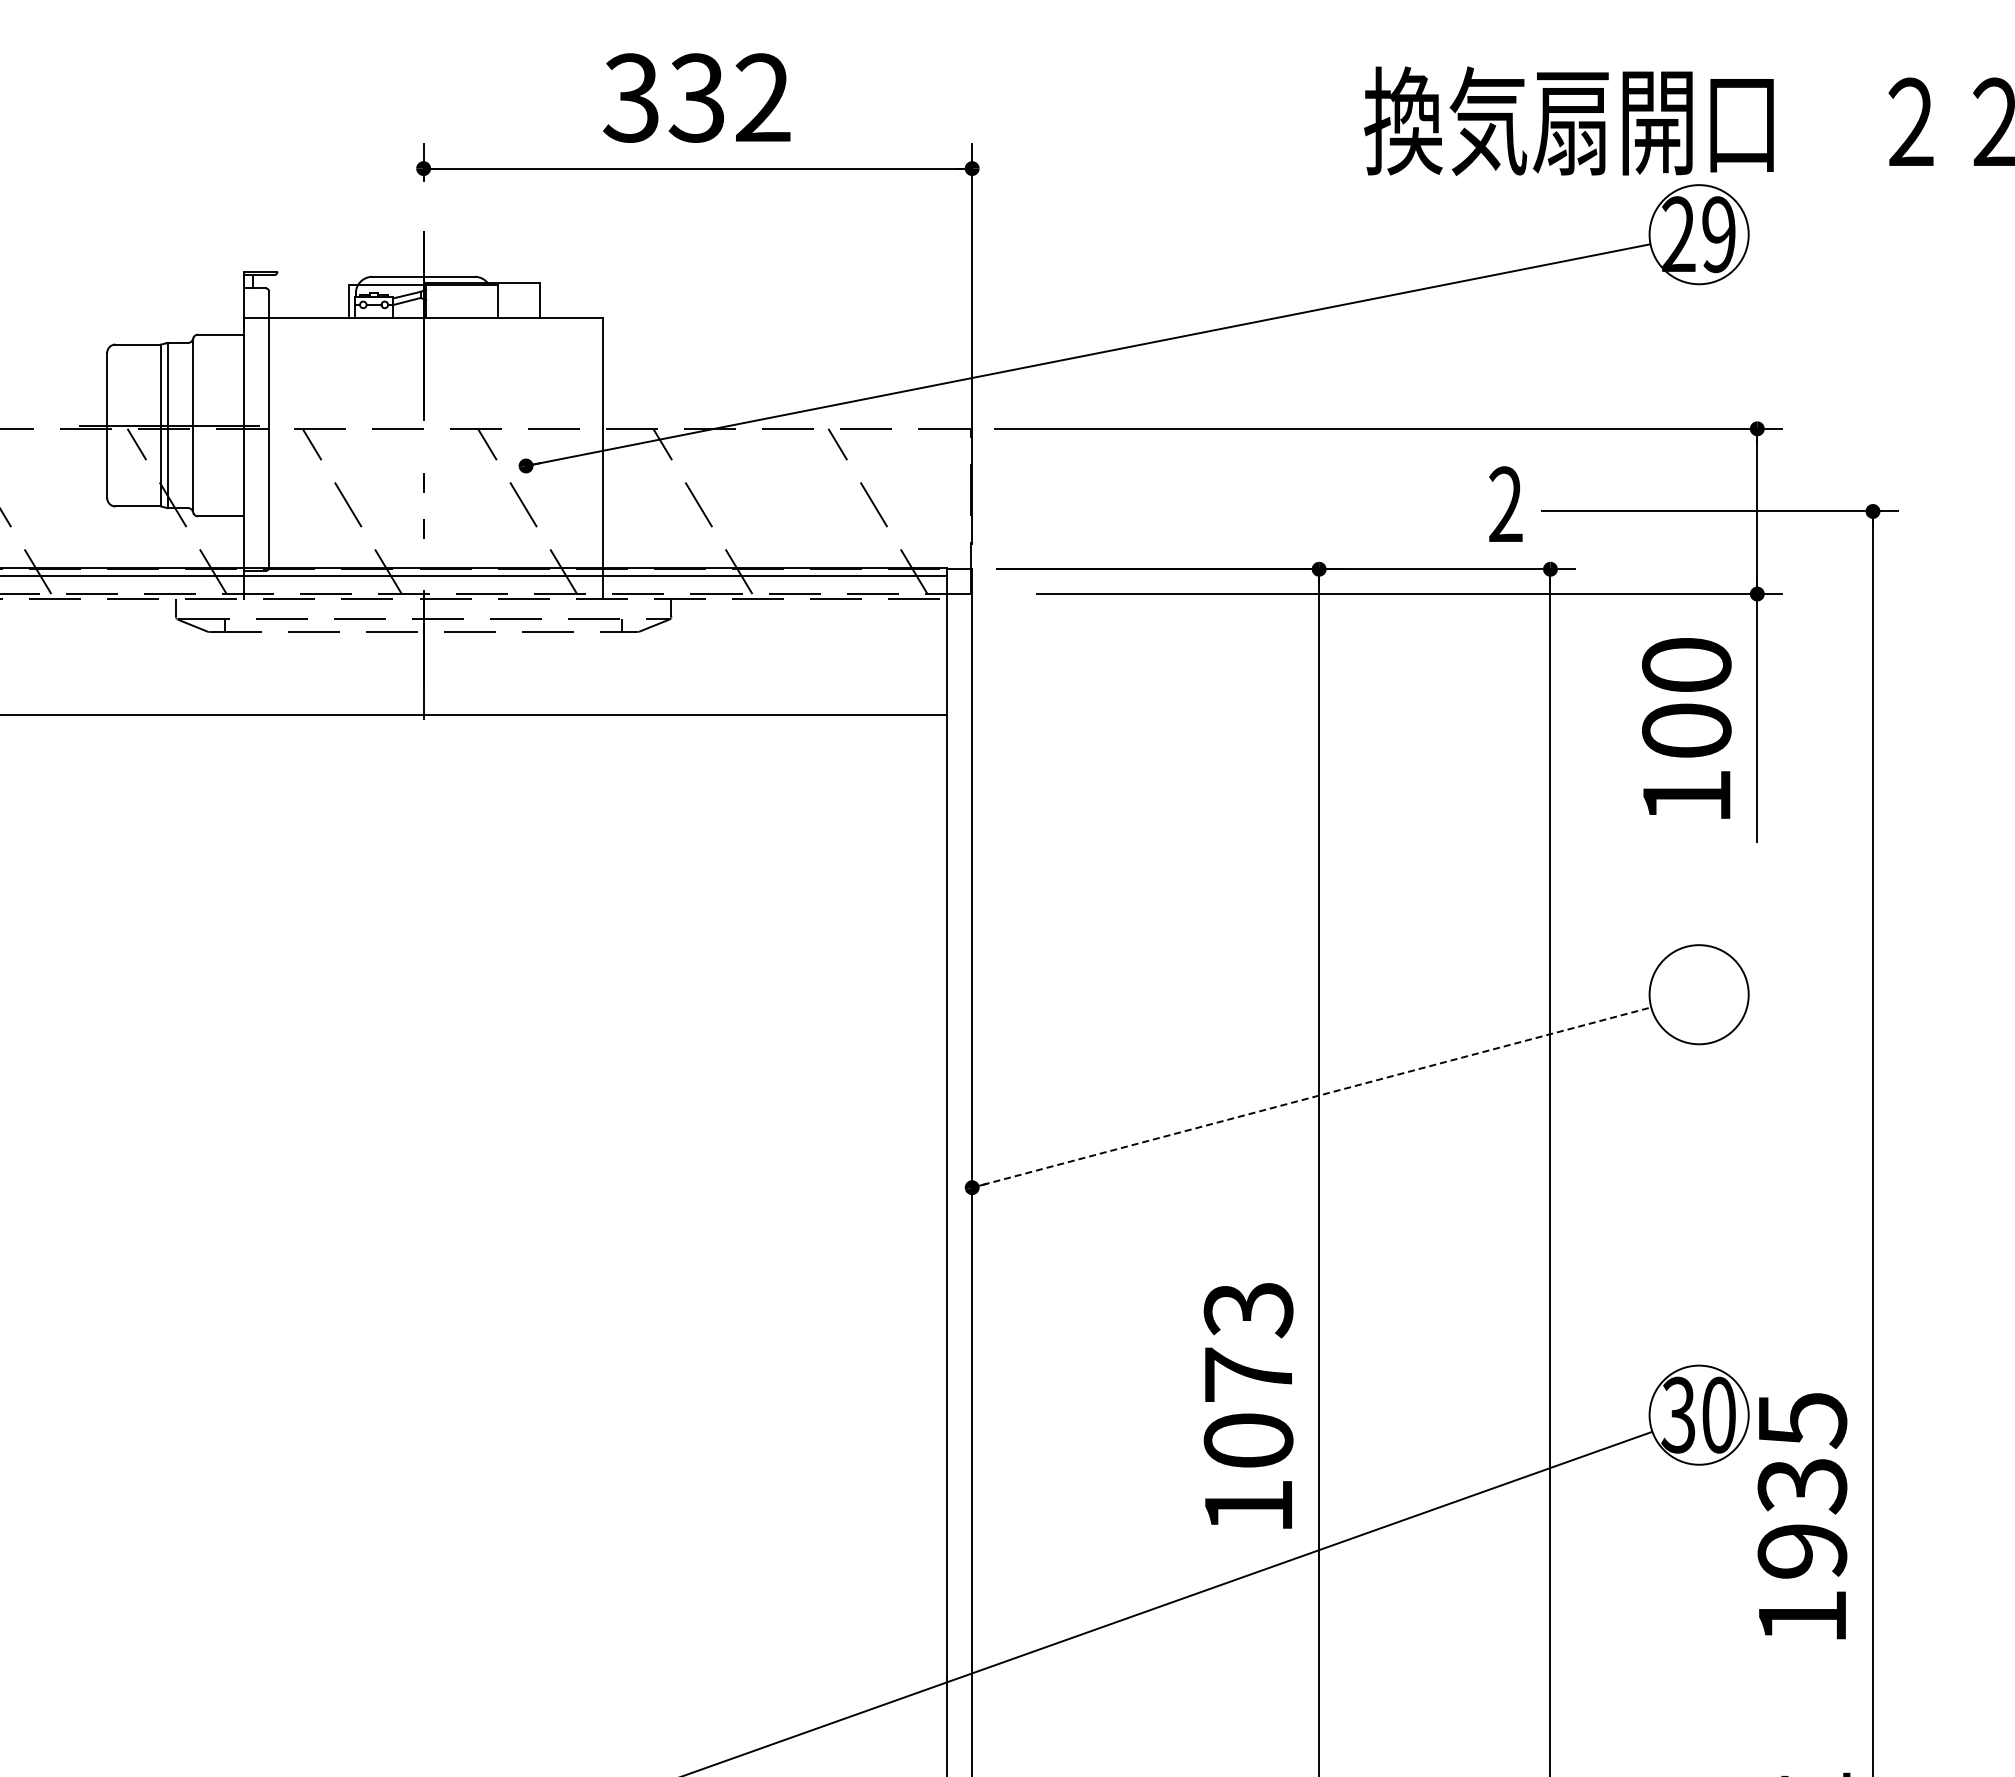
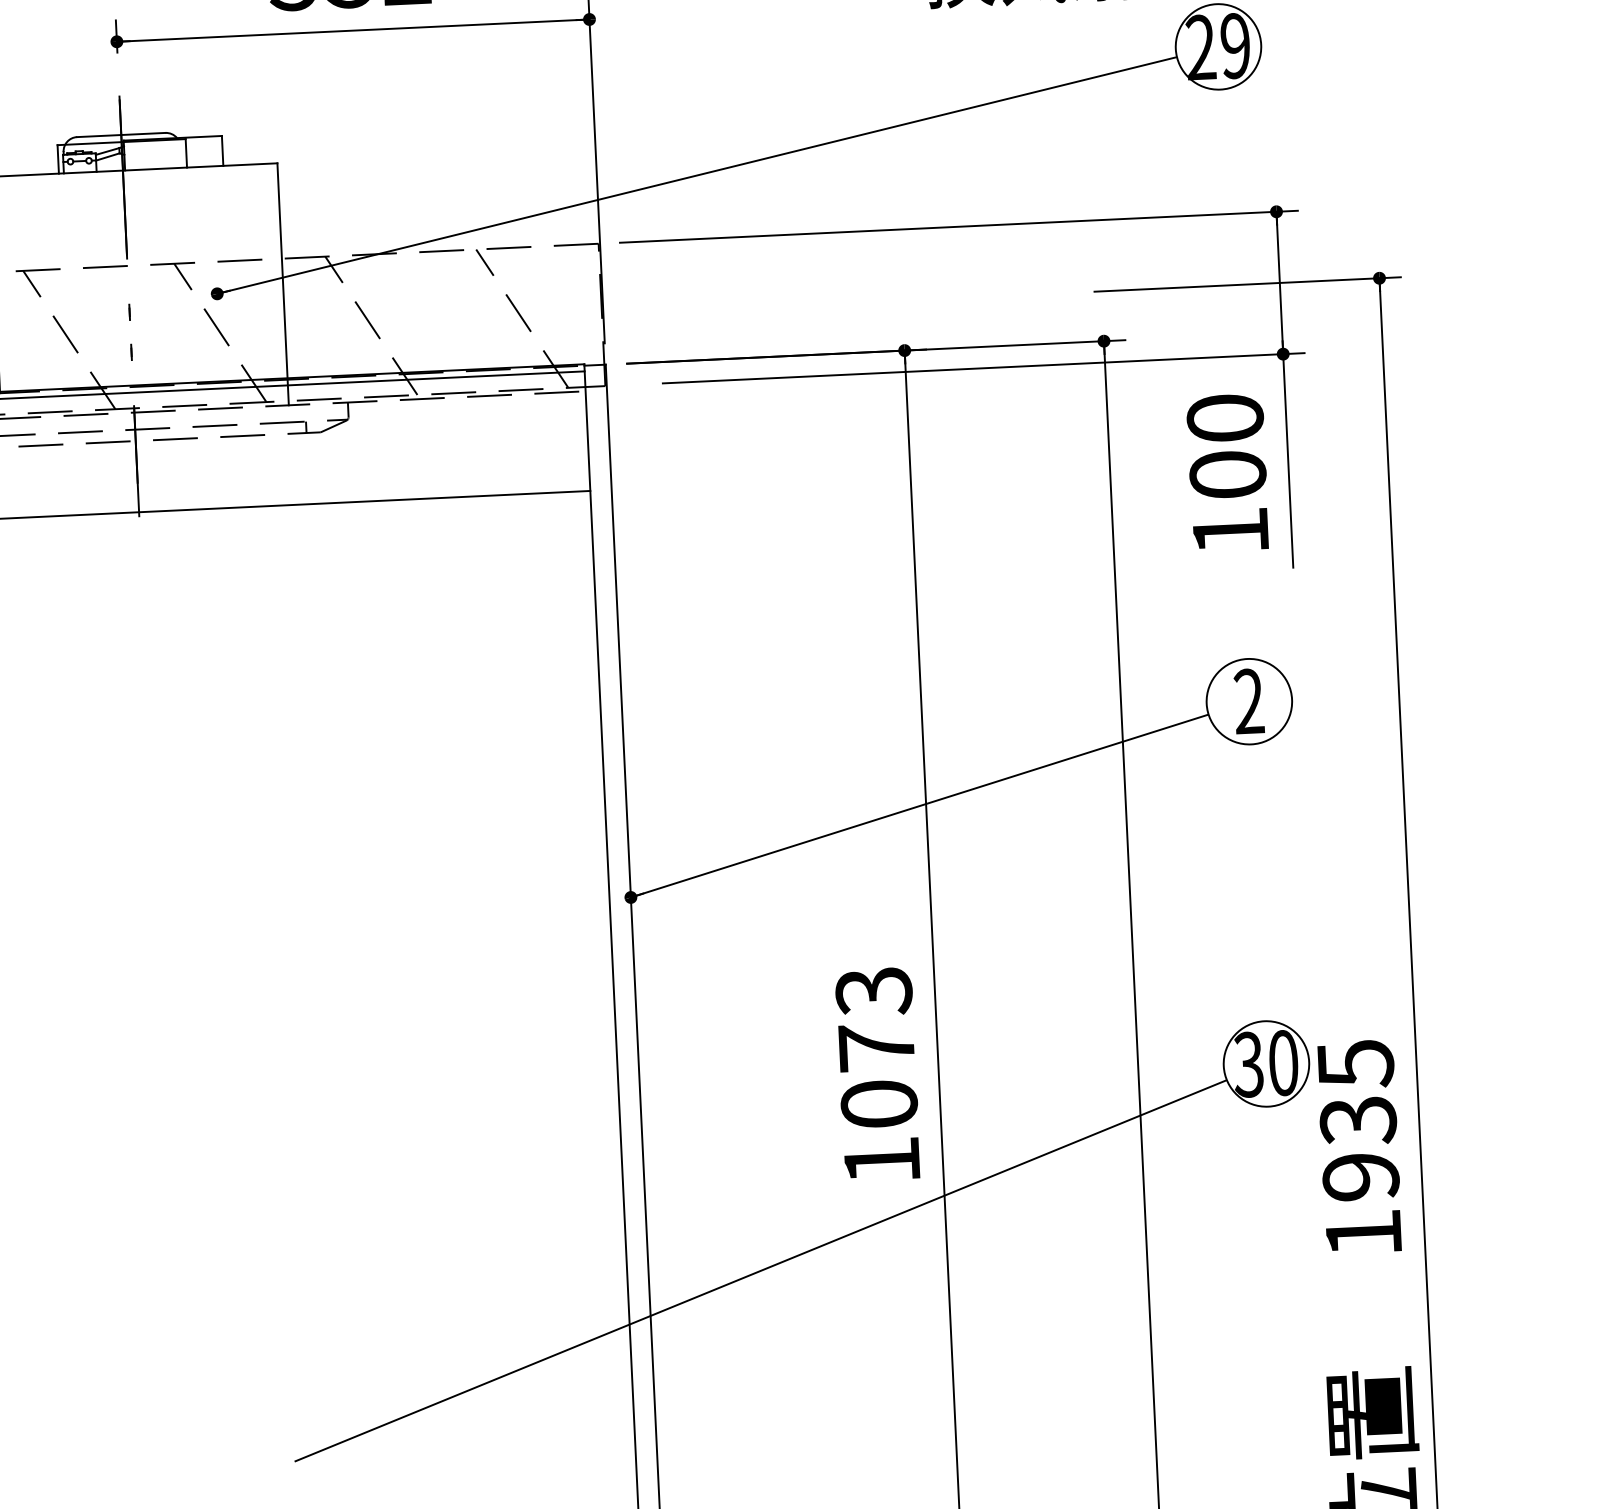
text: (1505, 503) -> (1248, 700), moved
line: (1312, 1097) -> (920, 805), dashed -> solid

